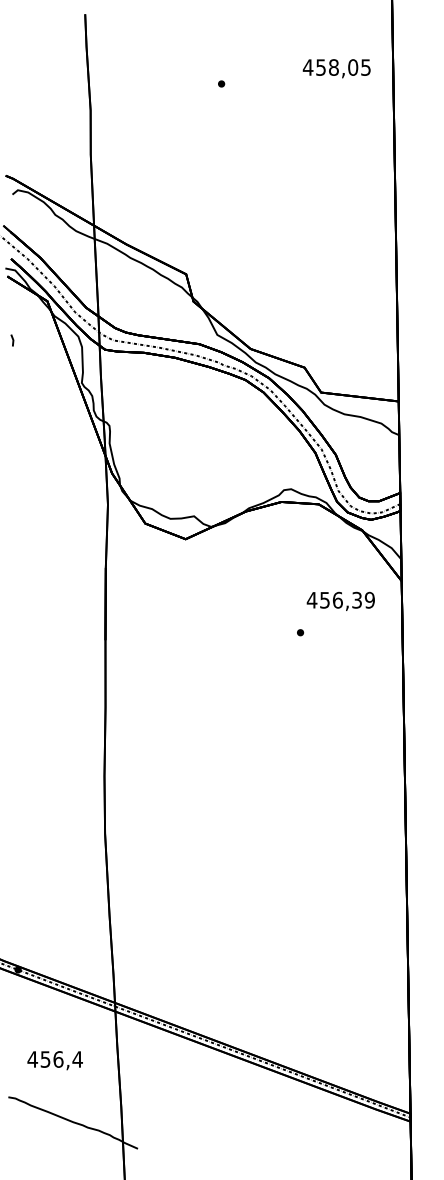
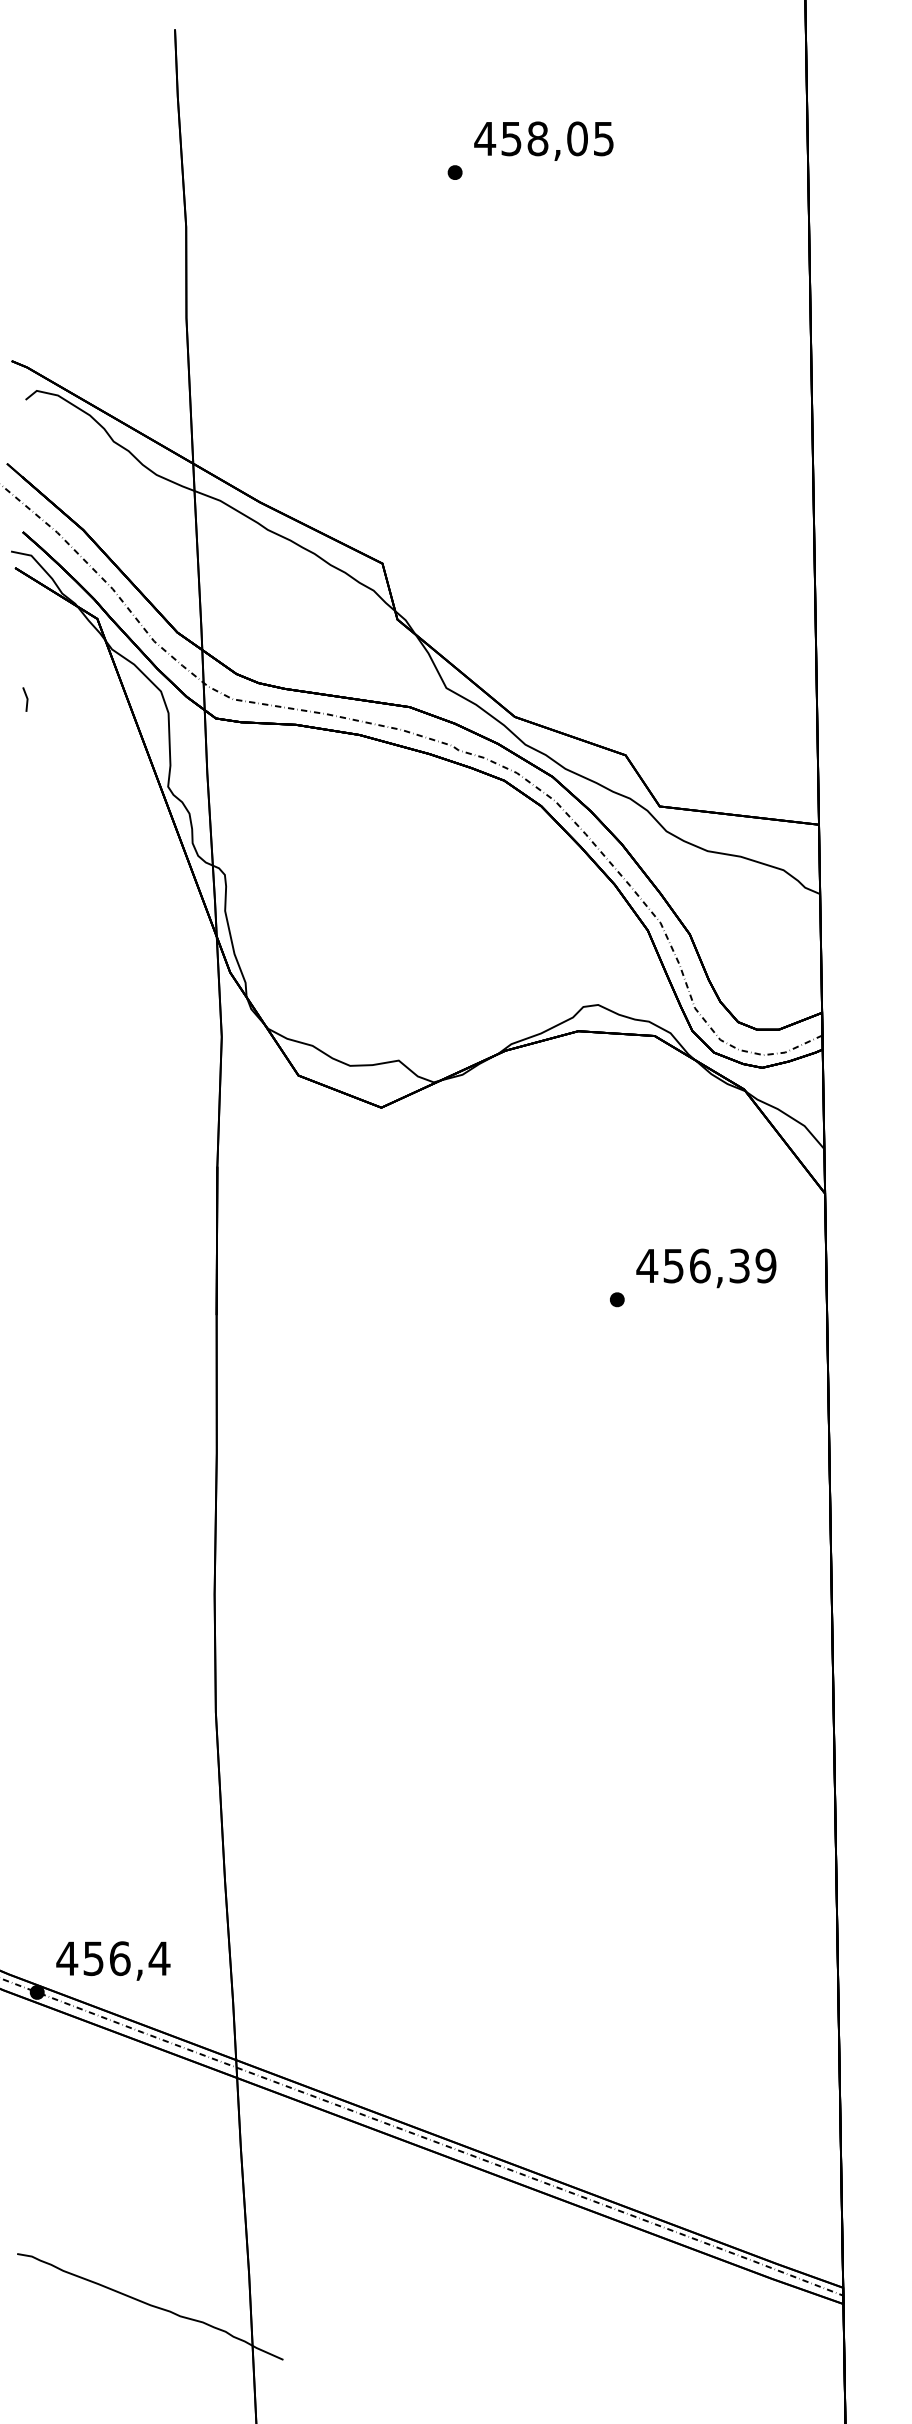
text: (336, 68) -> (543, 140), moved
text: (340, 600) -> (705, 1266), moved
text: (54, 1060) -> (111, 1960), moved

